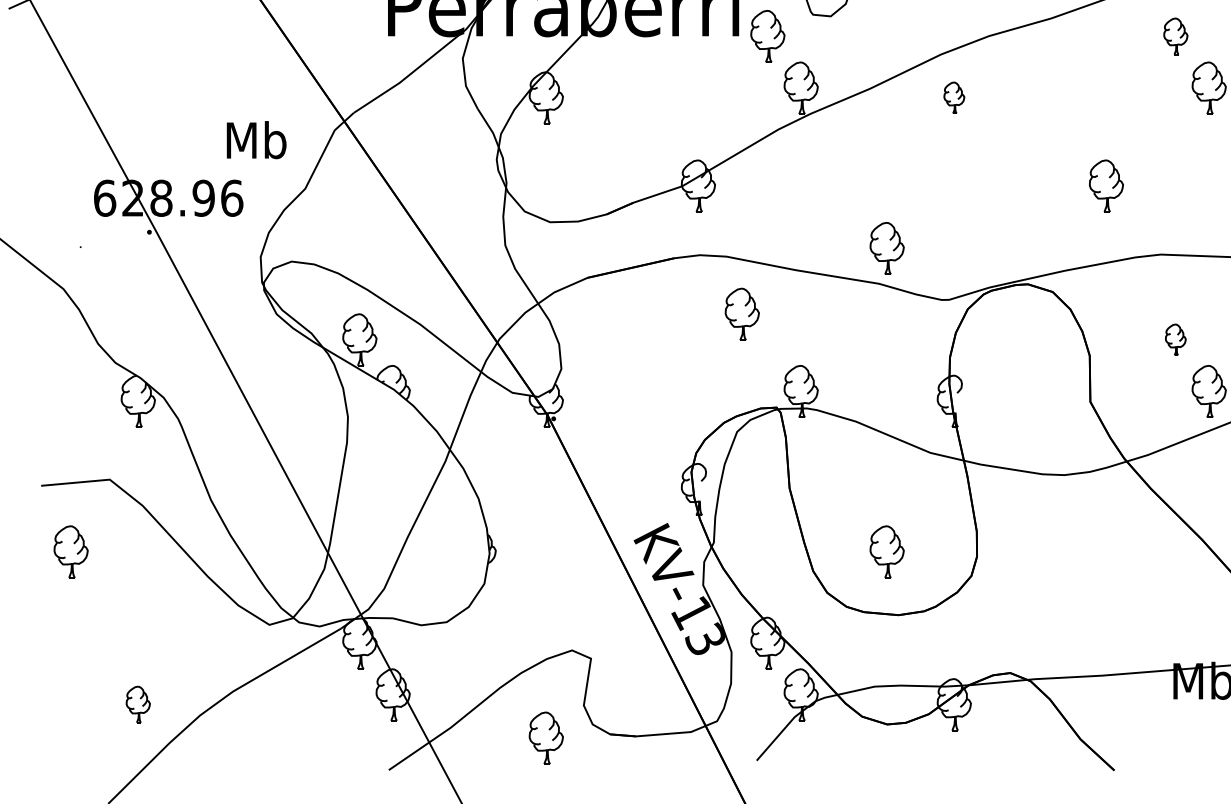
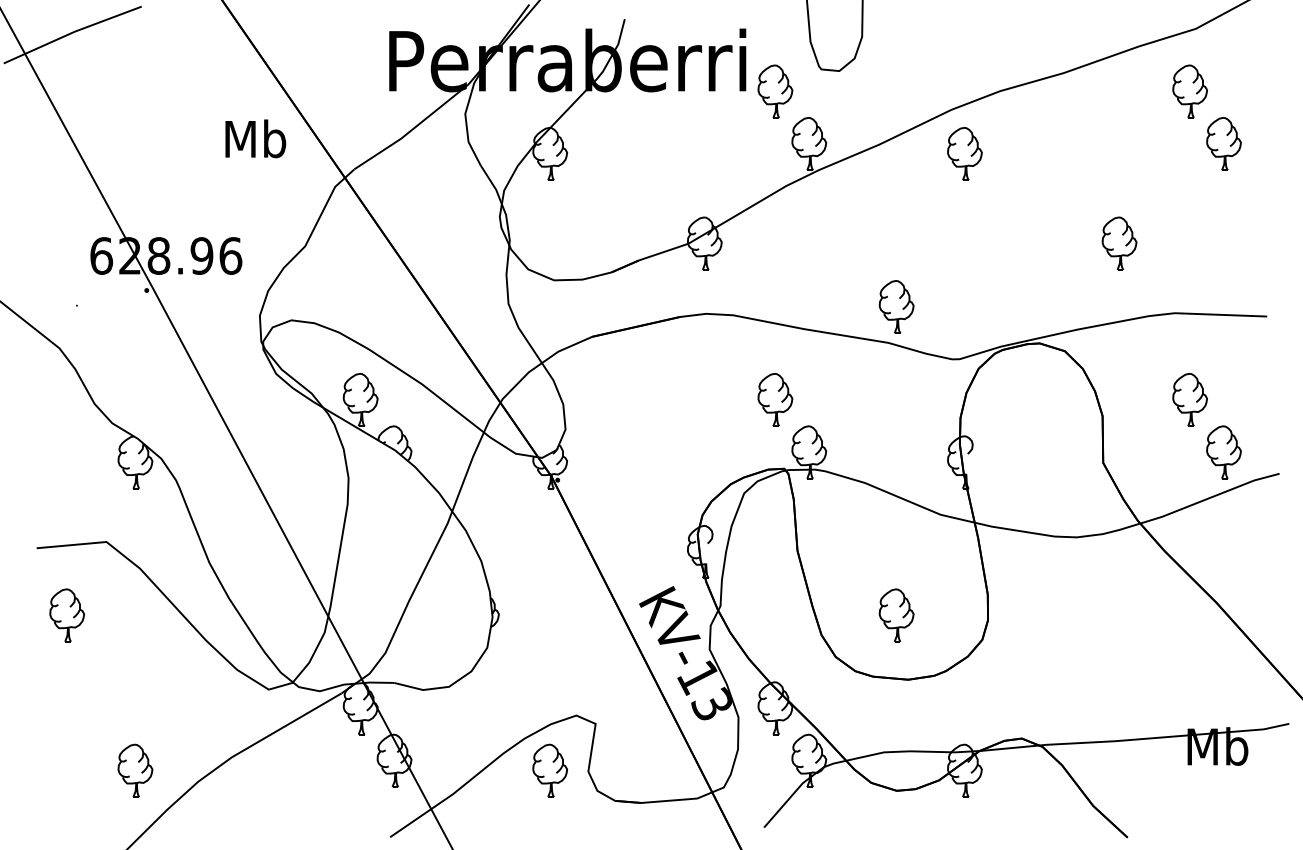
part: (1175, 36) -> (1189, 91), size x1.43
part: (953, 97) -> (964, 153), size x1.67
text: (256, 139) -> (255, 138), moved
part: (742, 313) -> (775, 399), moved
part: (1175, 339) -> (1189, 399), size x1.67
part: (138, 704) -> (135, 770), size x1.43
part: (546, 737) -> (550, 770), moved

